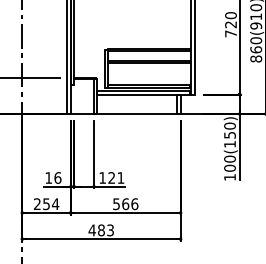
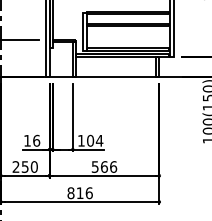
text: (116, 177) -> (95, 140), 121 -> 104
text: (55, 204) -> (34, 167), 254 -> 250
text: (101, 230) -> (80, 193), 483 -> 816

